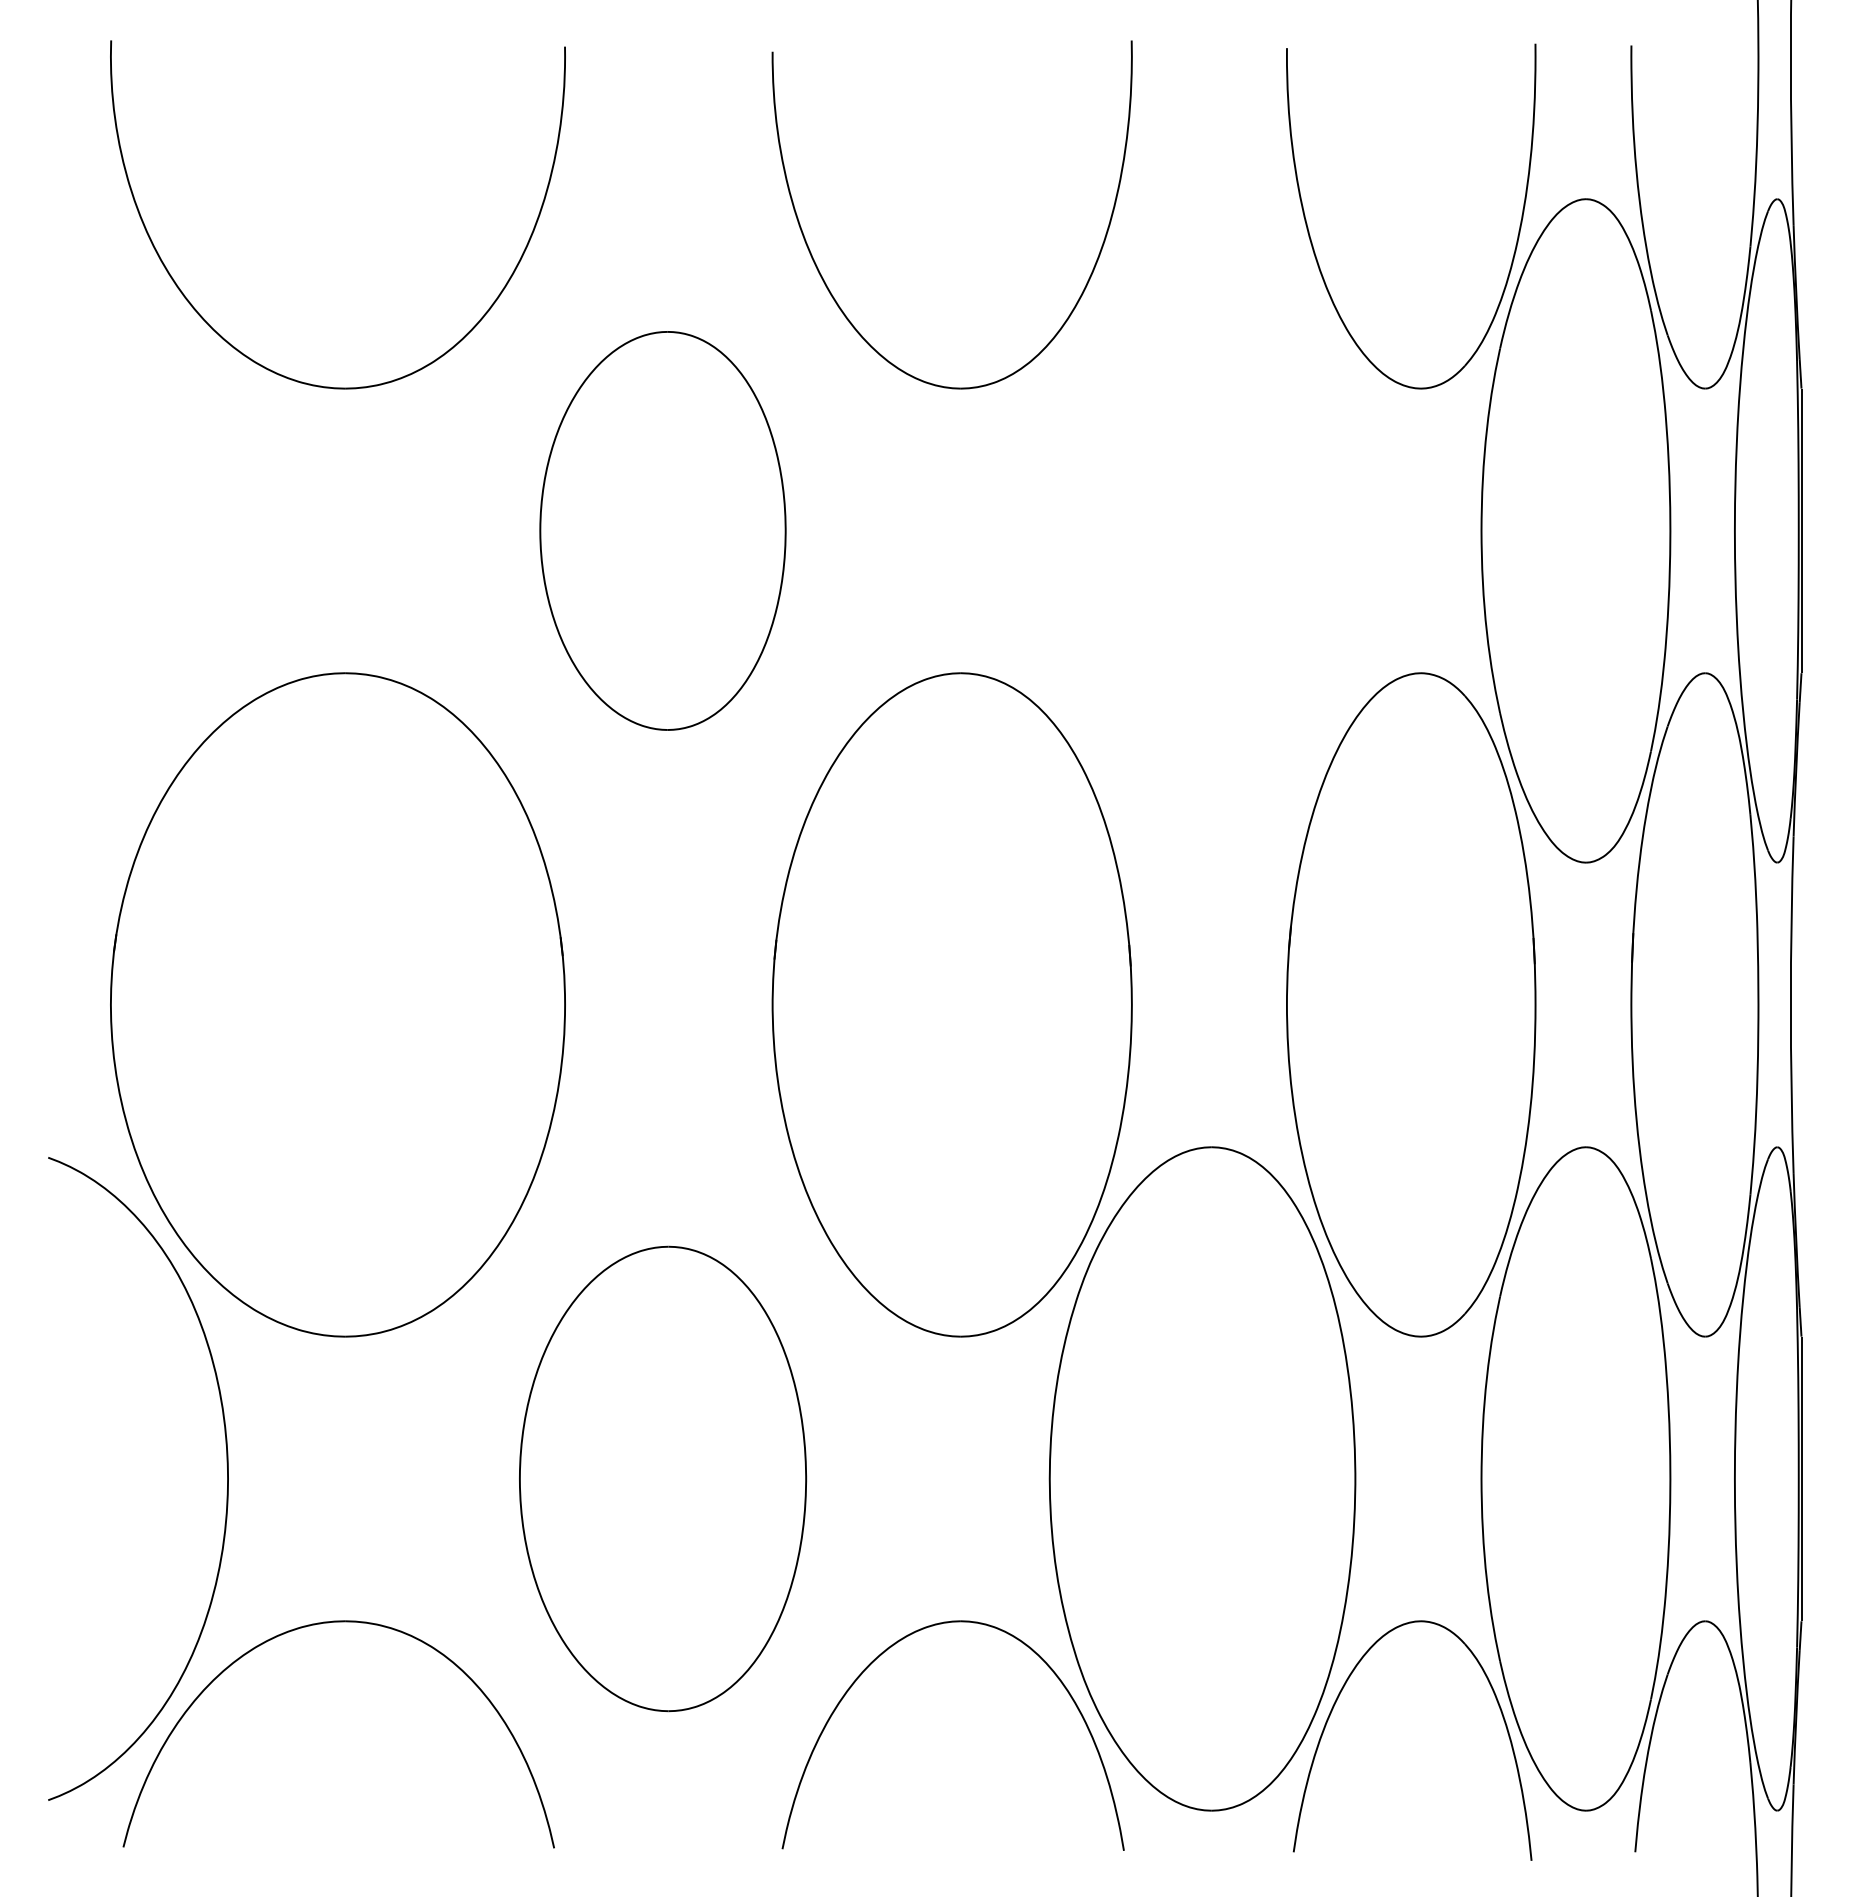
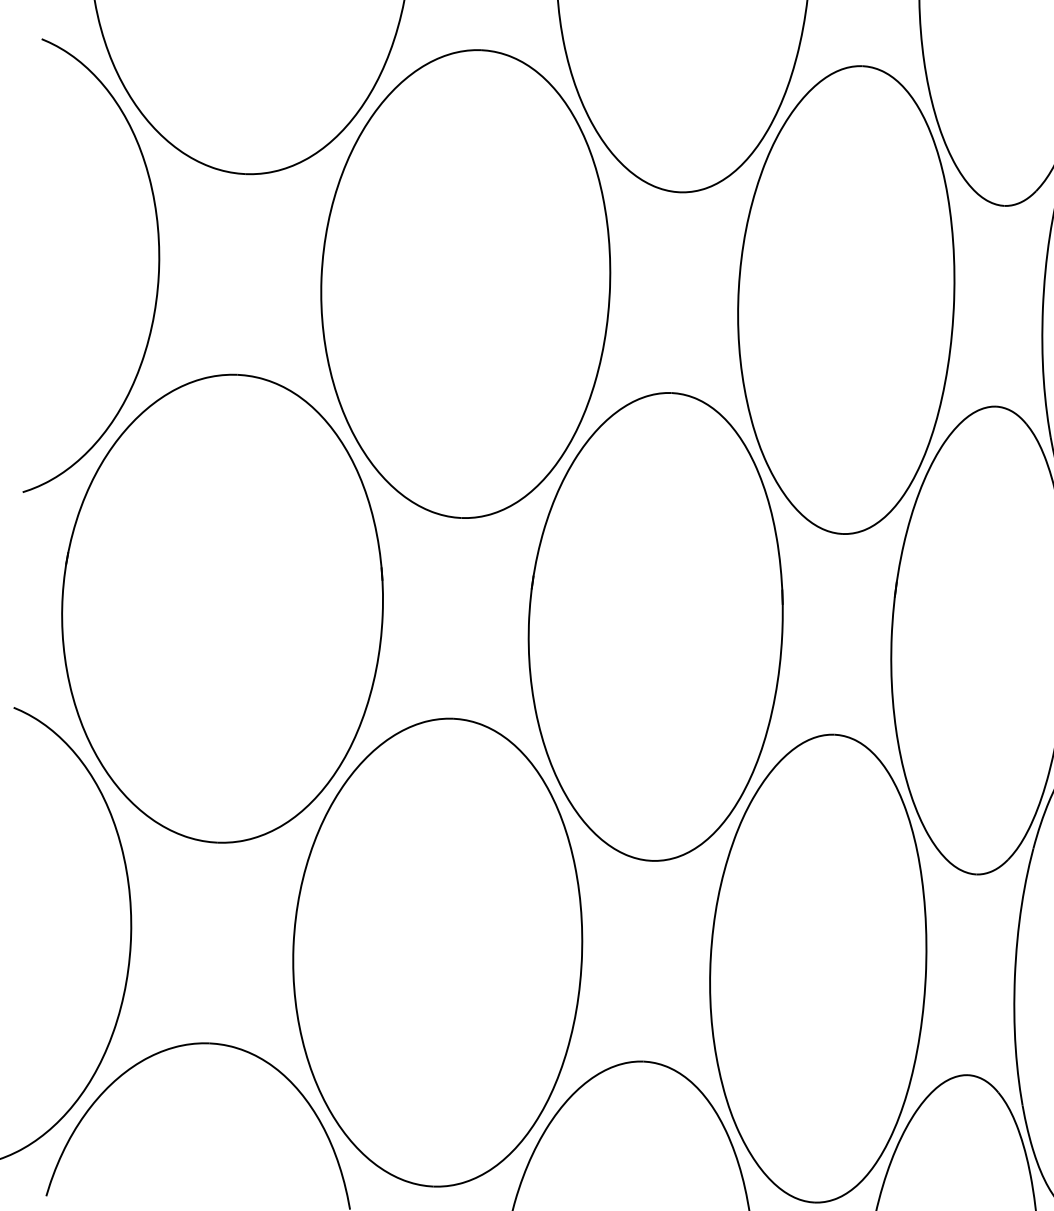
curve: (227, 530) -> (158, 270), added
part: (662, 530) -> (465, 283), size x1.67
part: (1202, 530) -> (846, 299), added
part: (662, 1478) -> (437, 952), size x1.43

